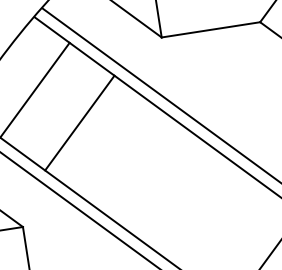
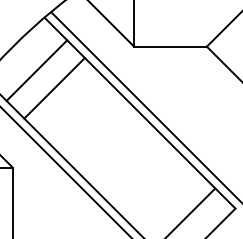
line: (79, 123) -> (54, 88), moved

